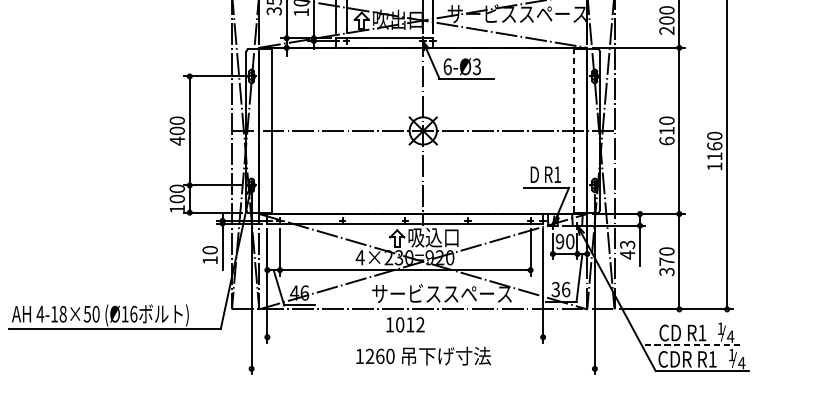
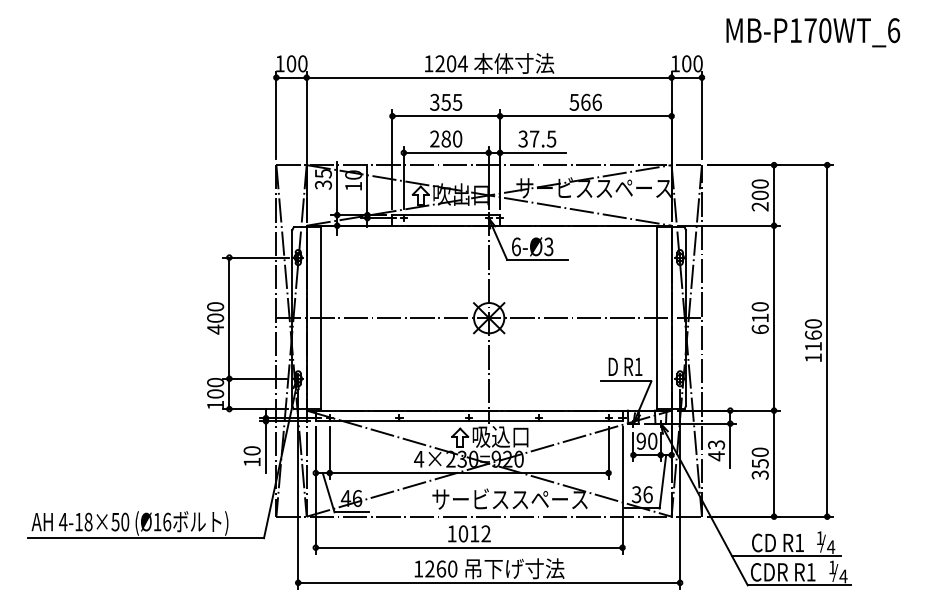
line: (574, 131) -> (657, 318), dashed -> solid
text: (667, 261) -> (760, 463), 370 -> 350
line: (404, 337) -> (468, 547), added
line: (690, 345) -> (786, 556), dashed -> solid
line: (423, 368) -> (489, 582), added

